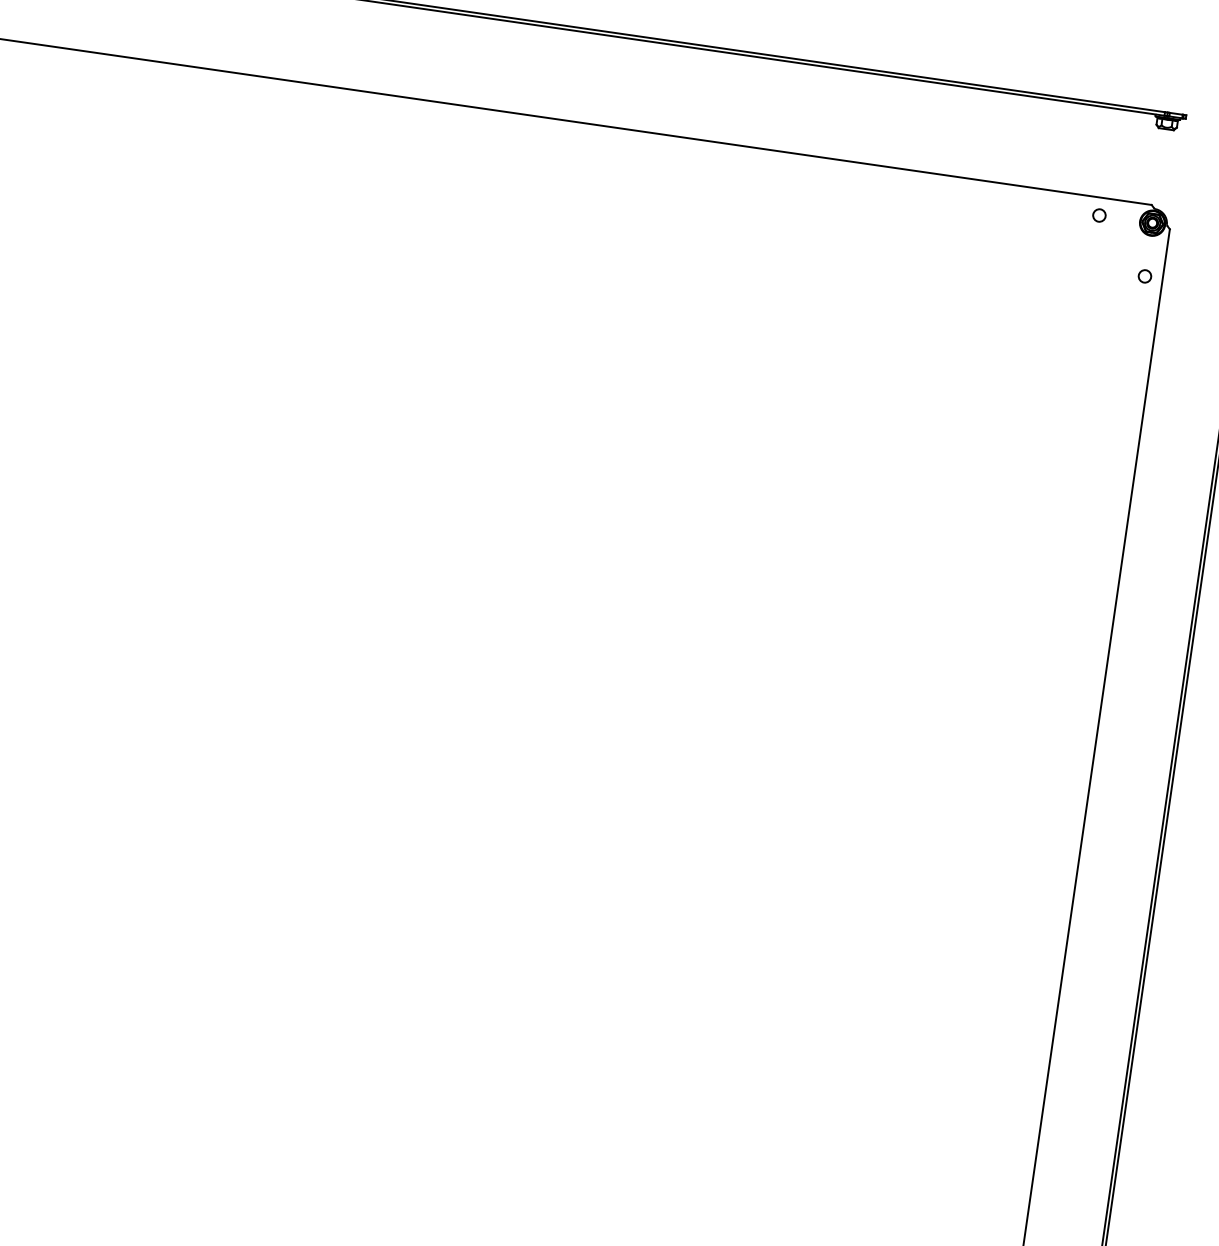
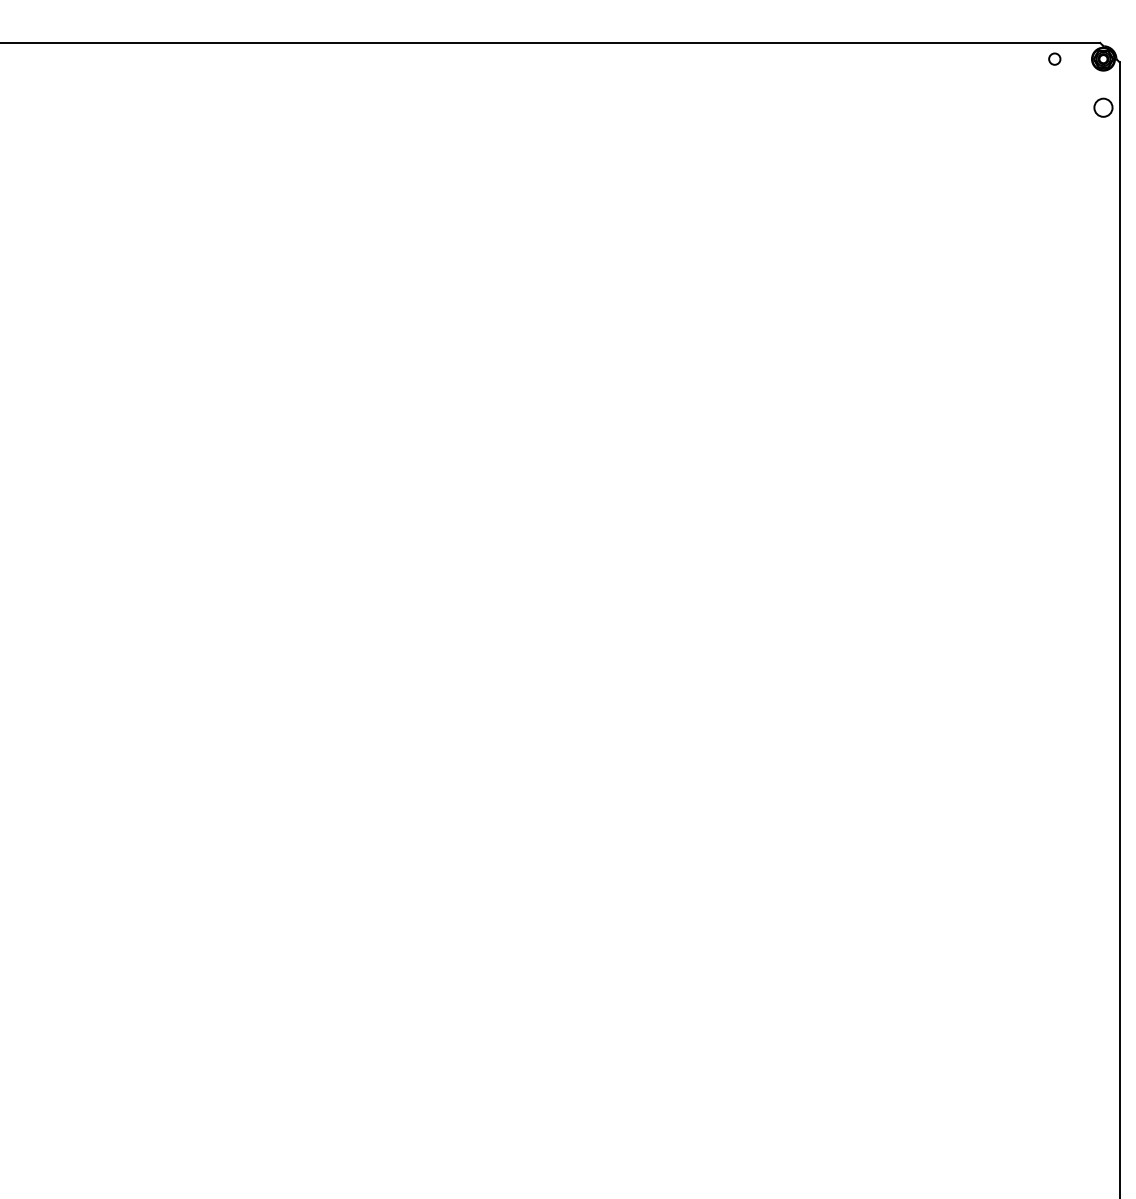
circle: (1145, 276) -> (1103, 107), size x1.6

